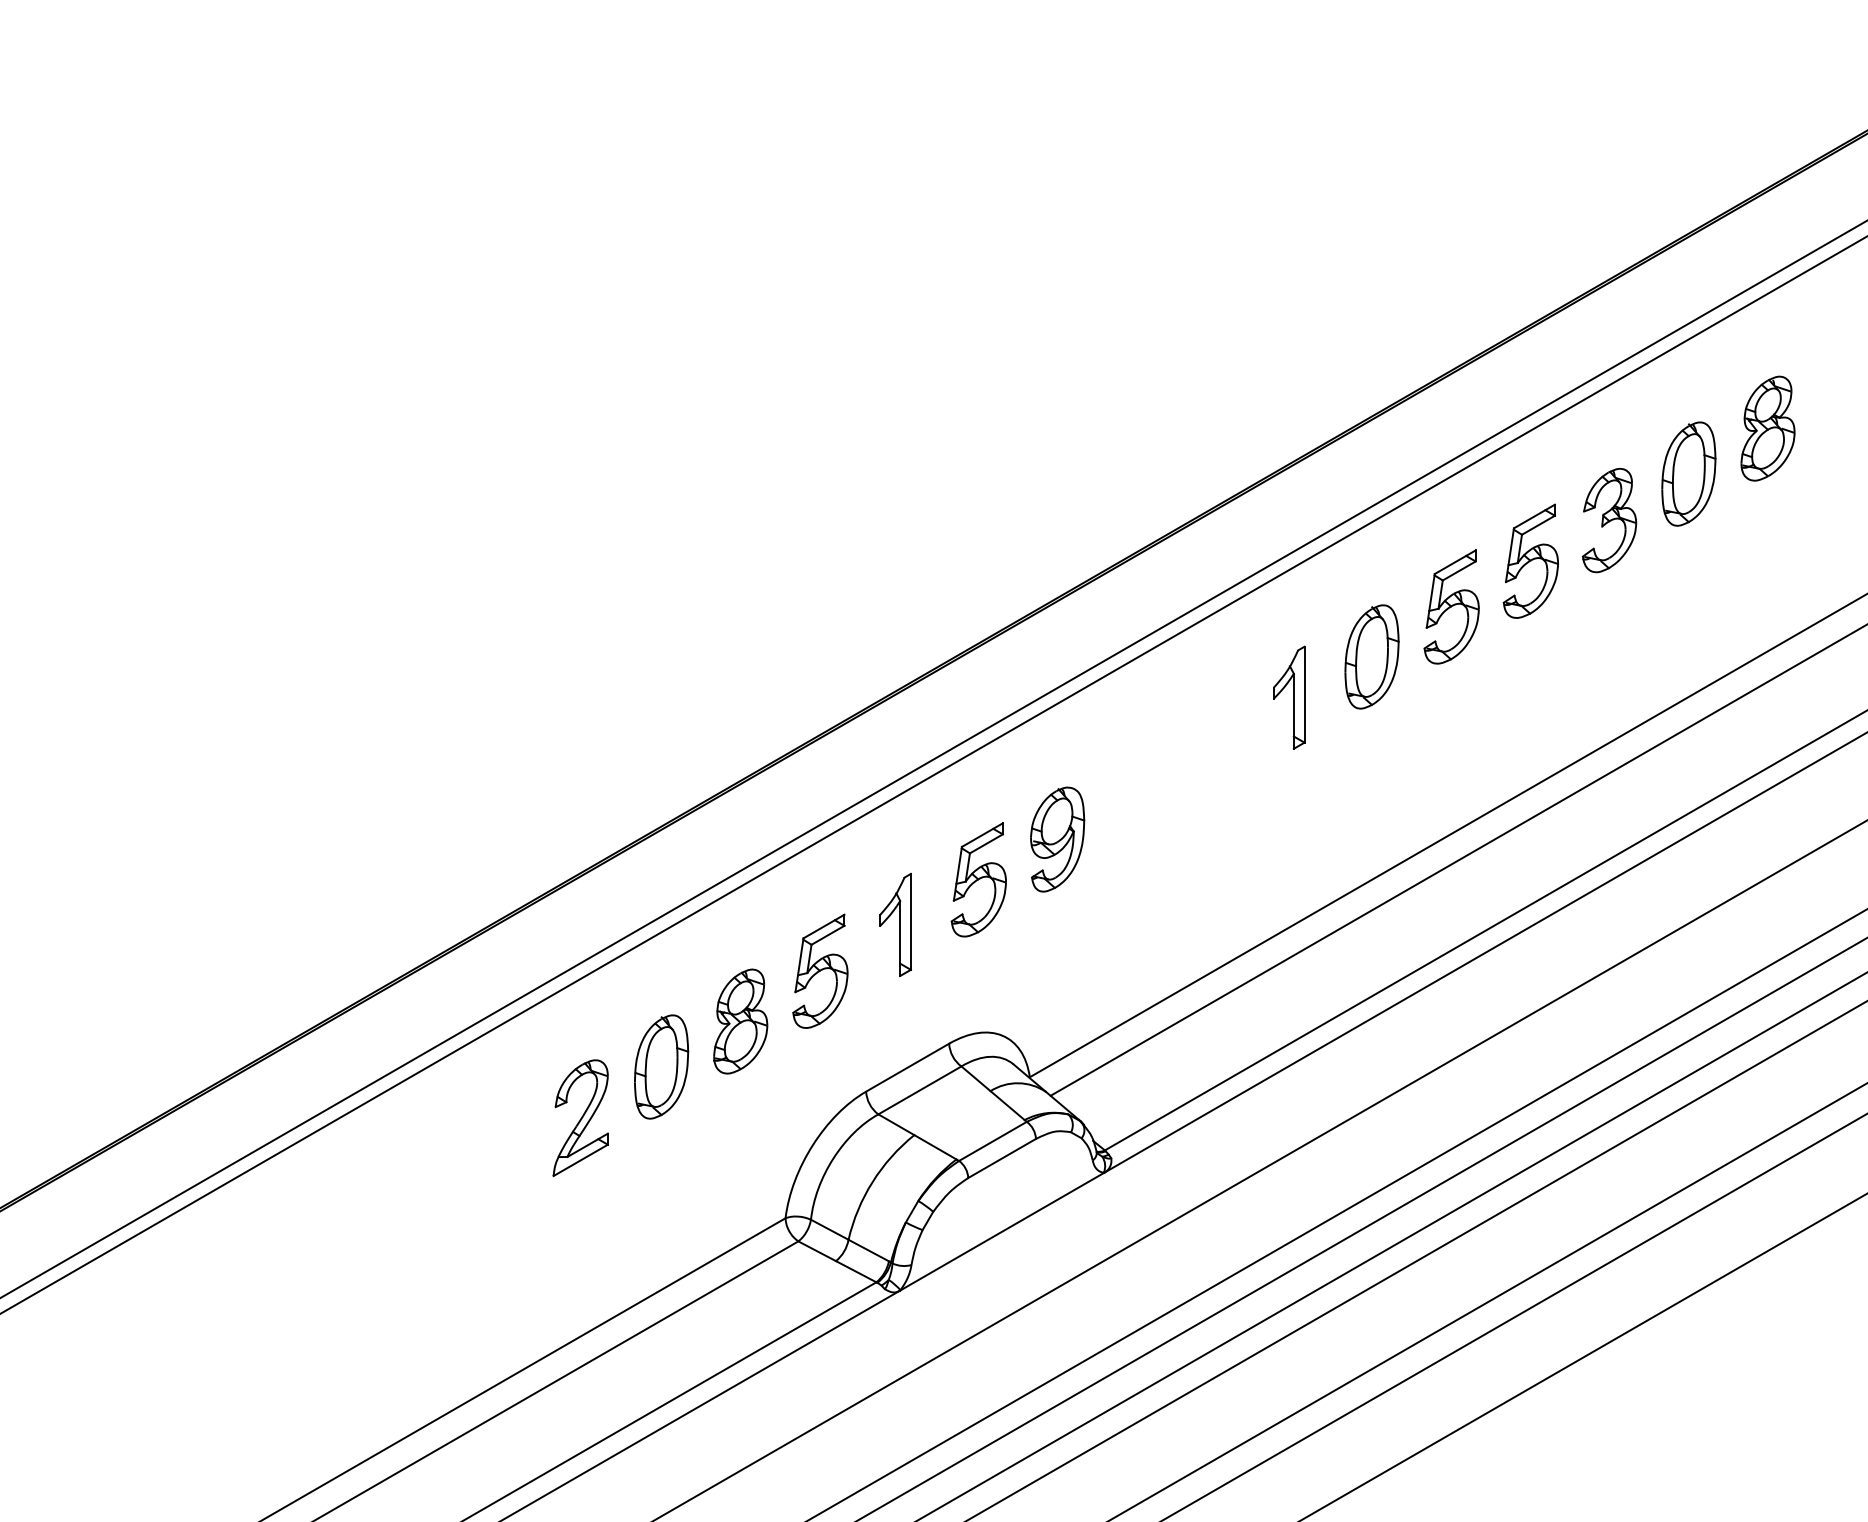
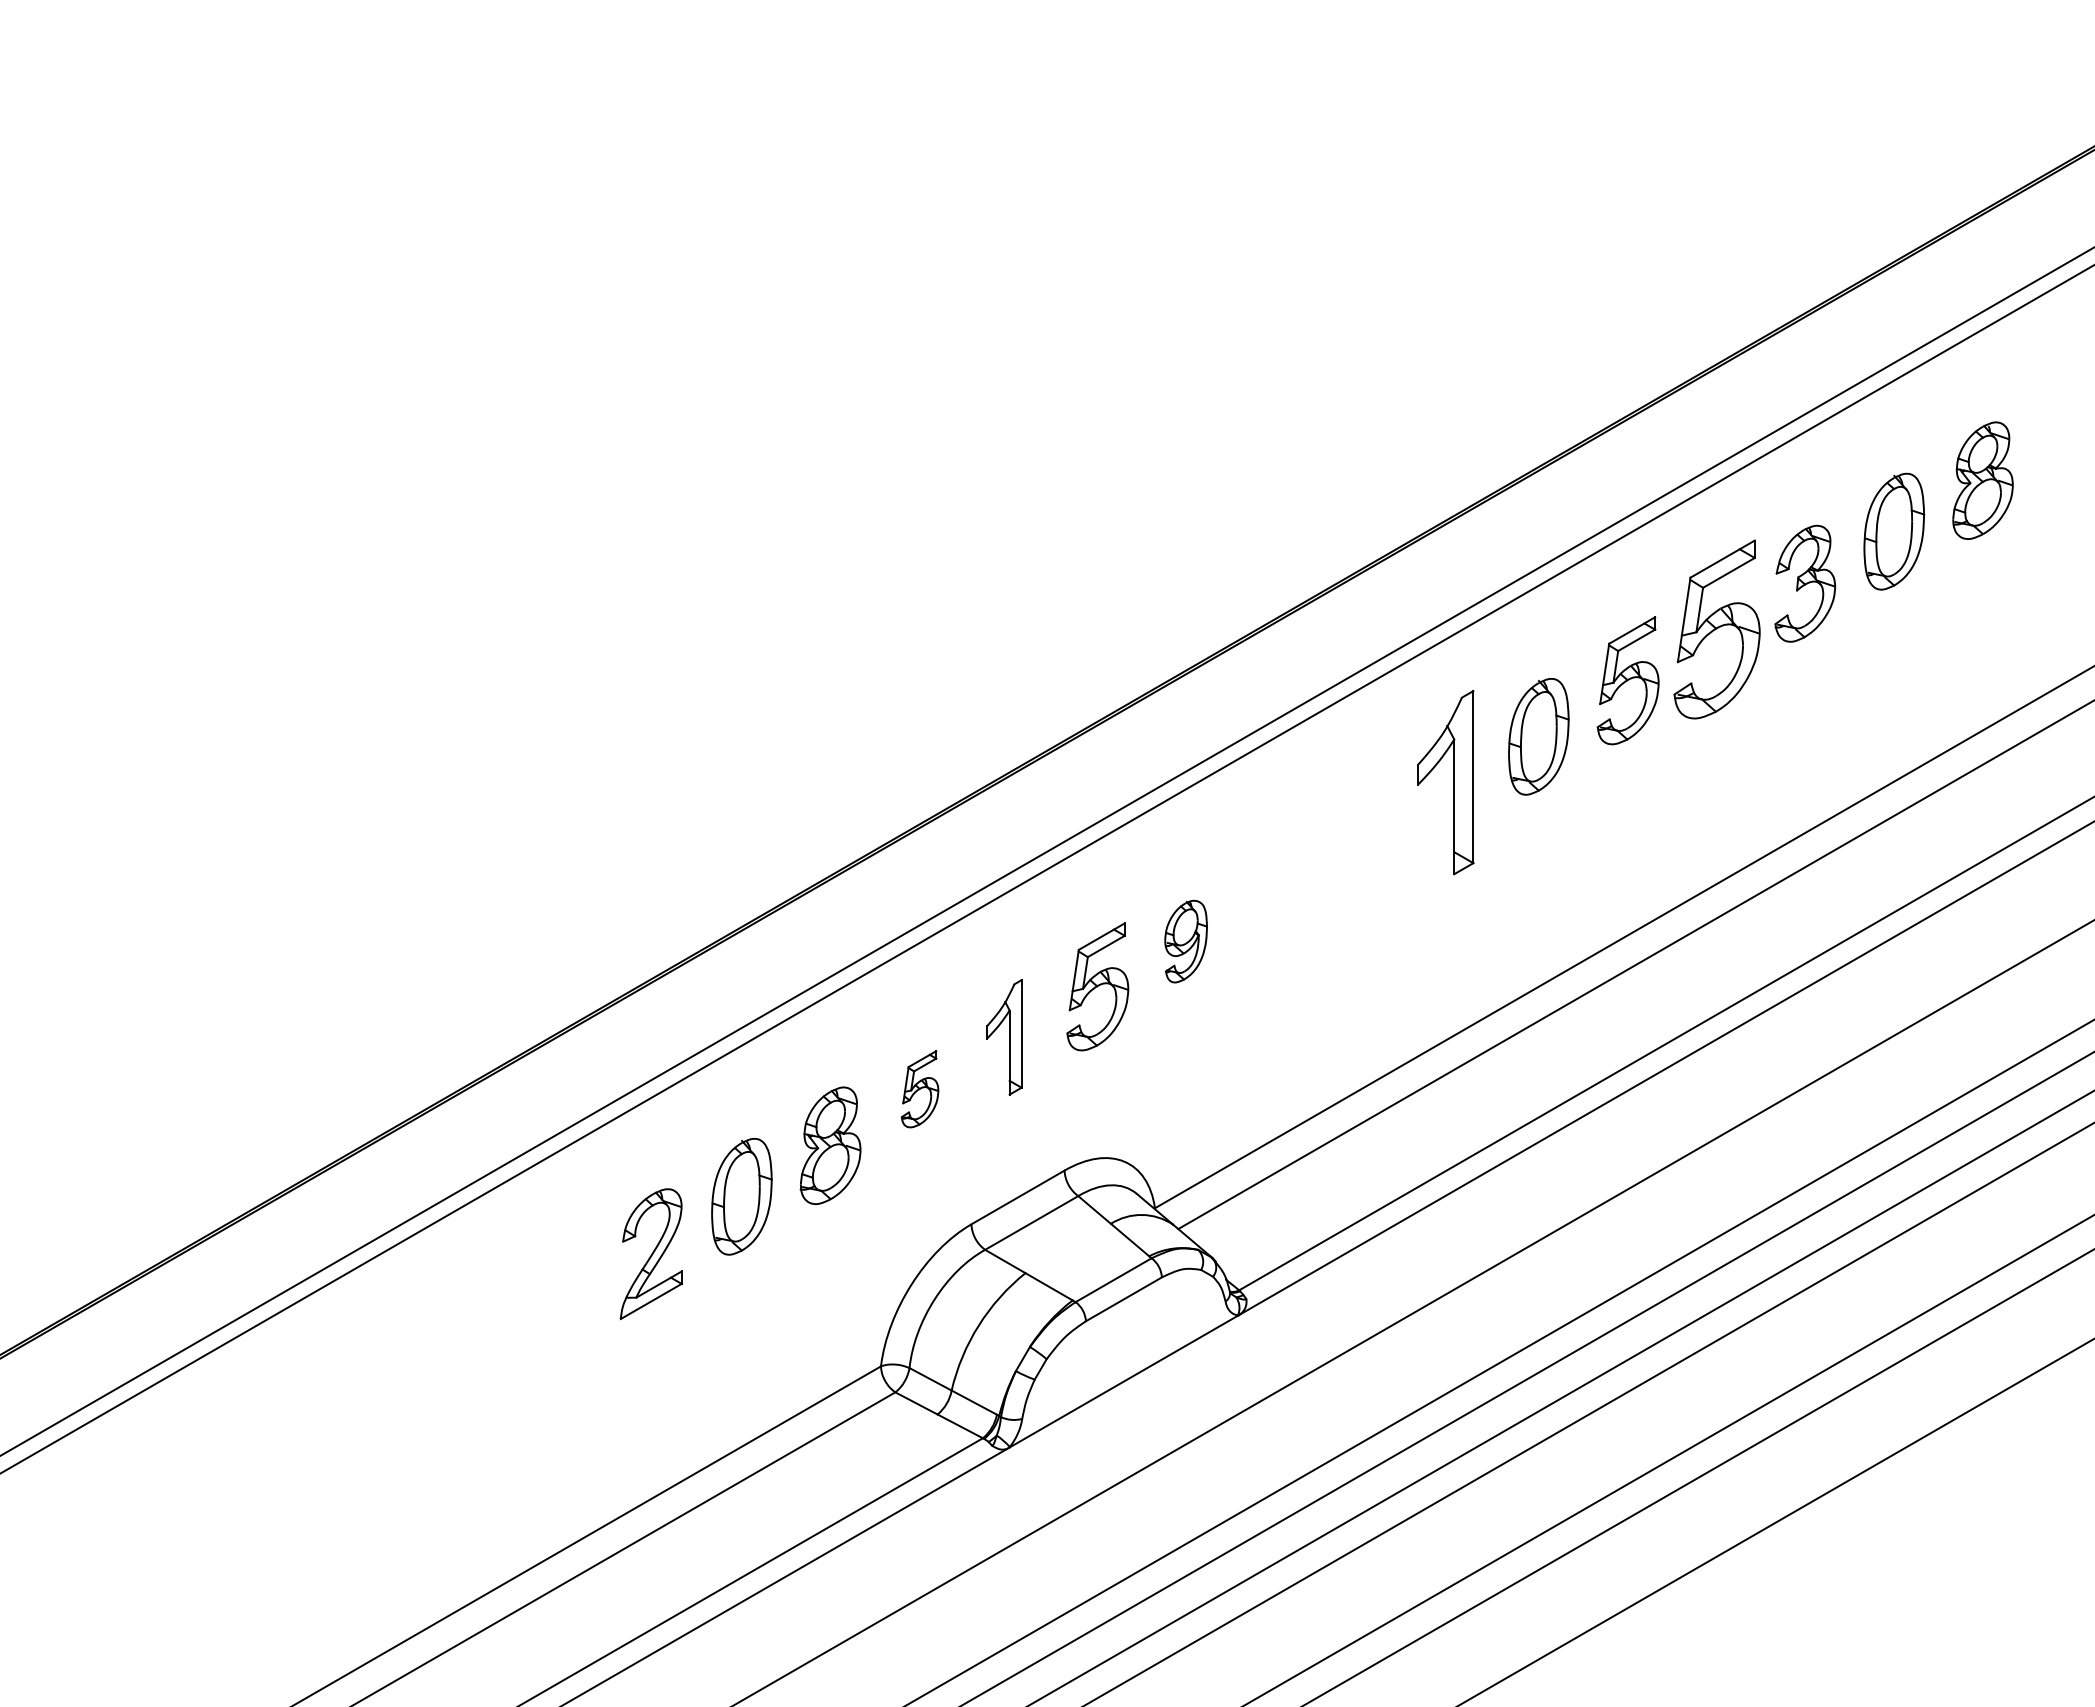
part: (1530, 561) -> (1716, 629), size x1.4
part: (1288, 697) -> (1445, 782), size x1.6
part: (1057, 839) -> (1185, 941), size x0.7
part: (819, 970) -> (919, 1088), size x0.6

